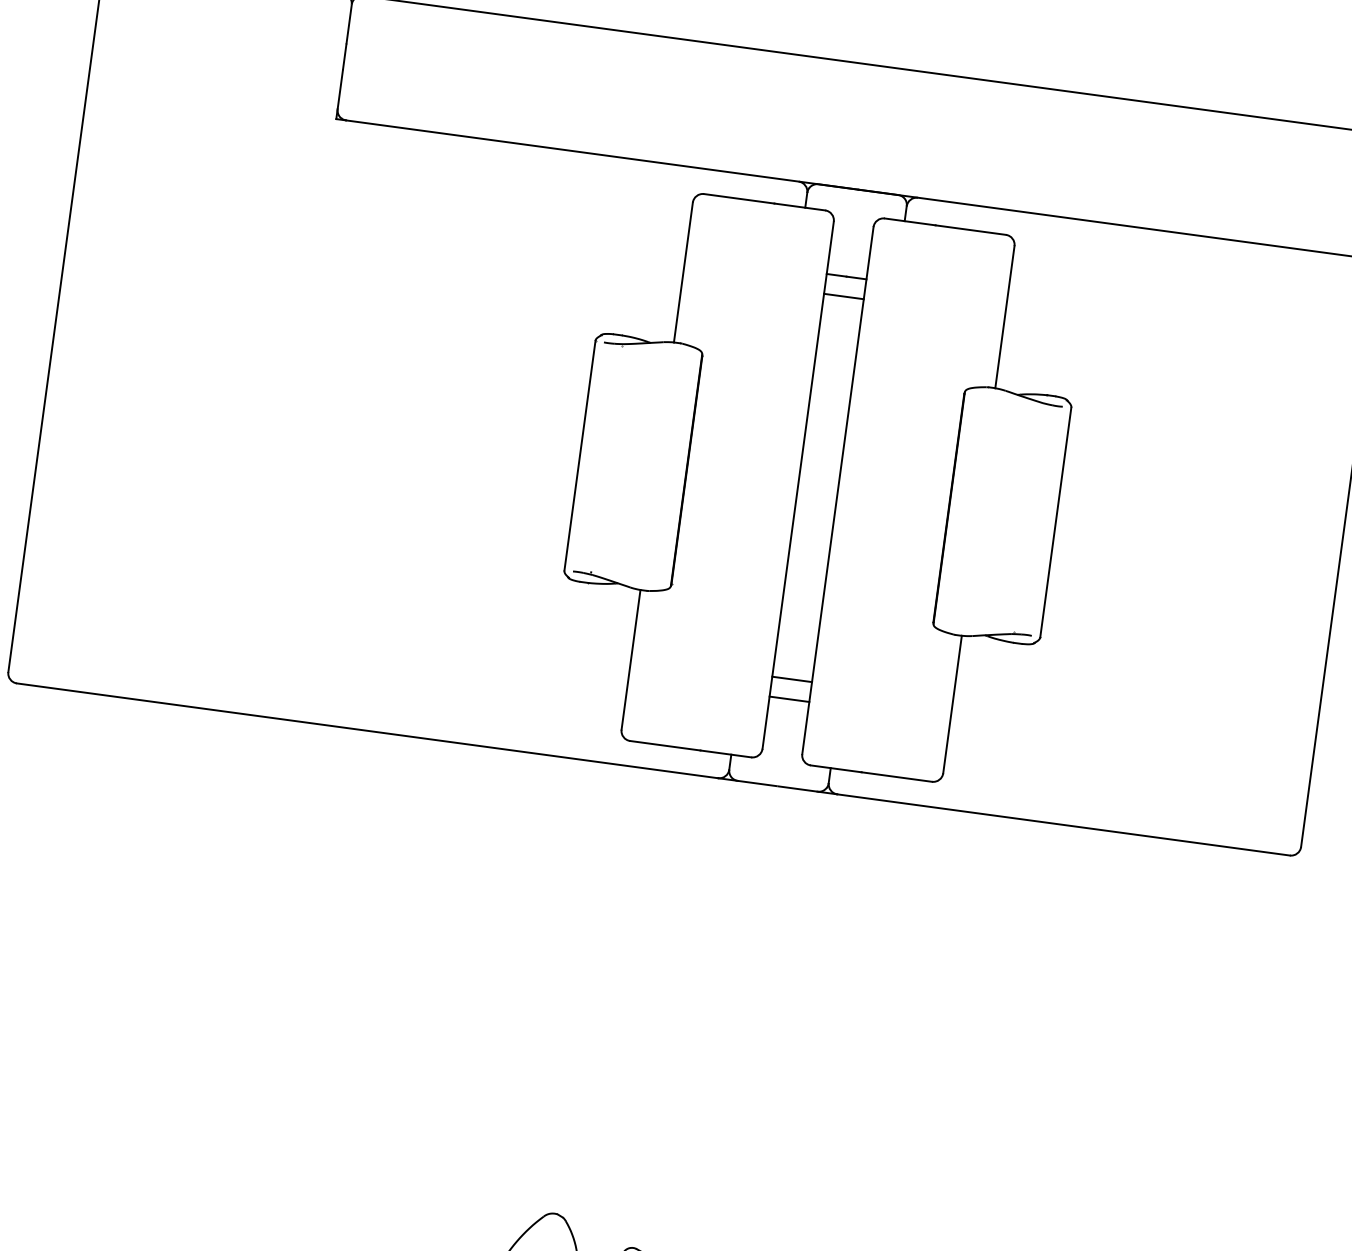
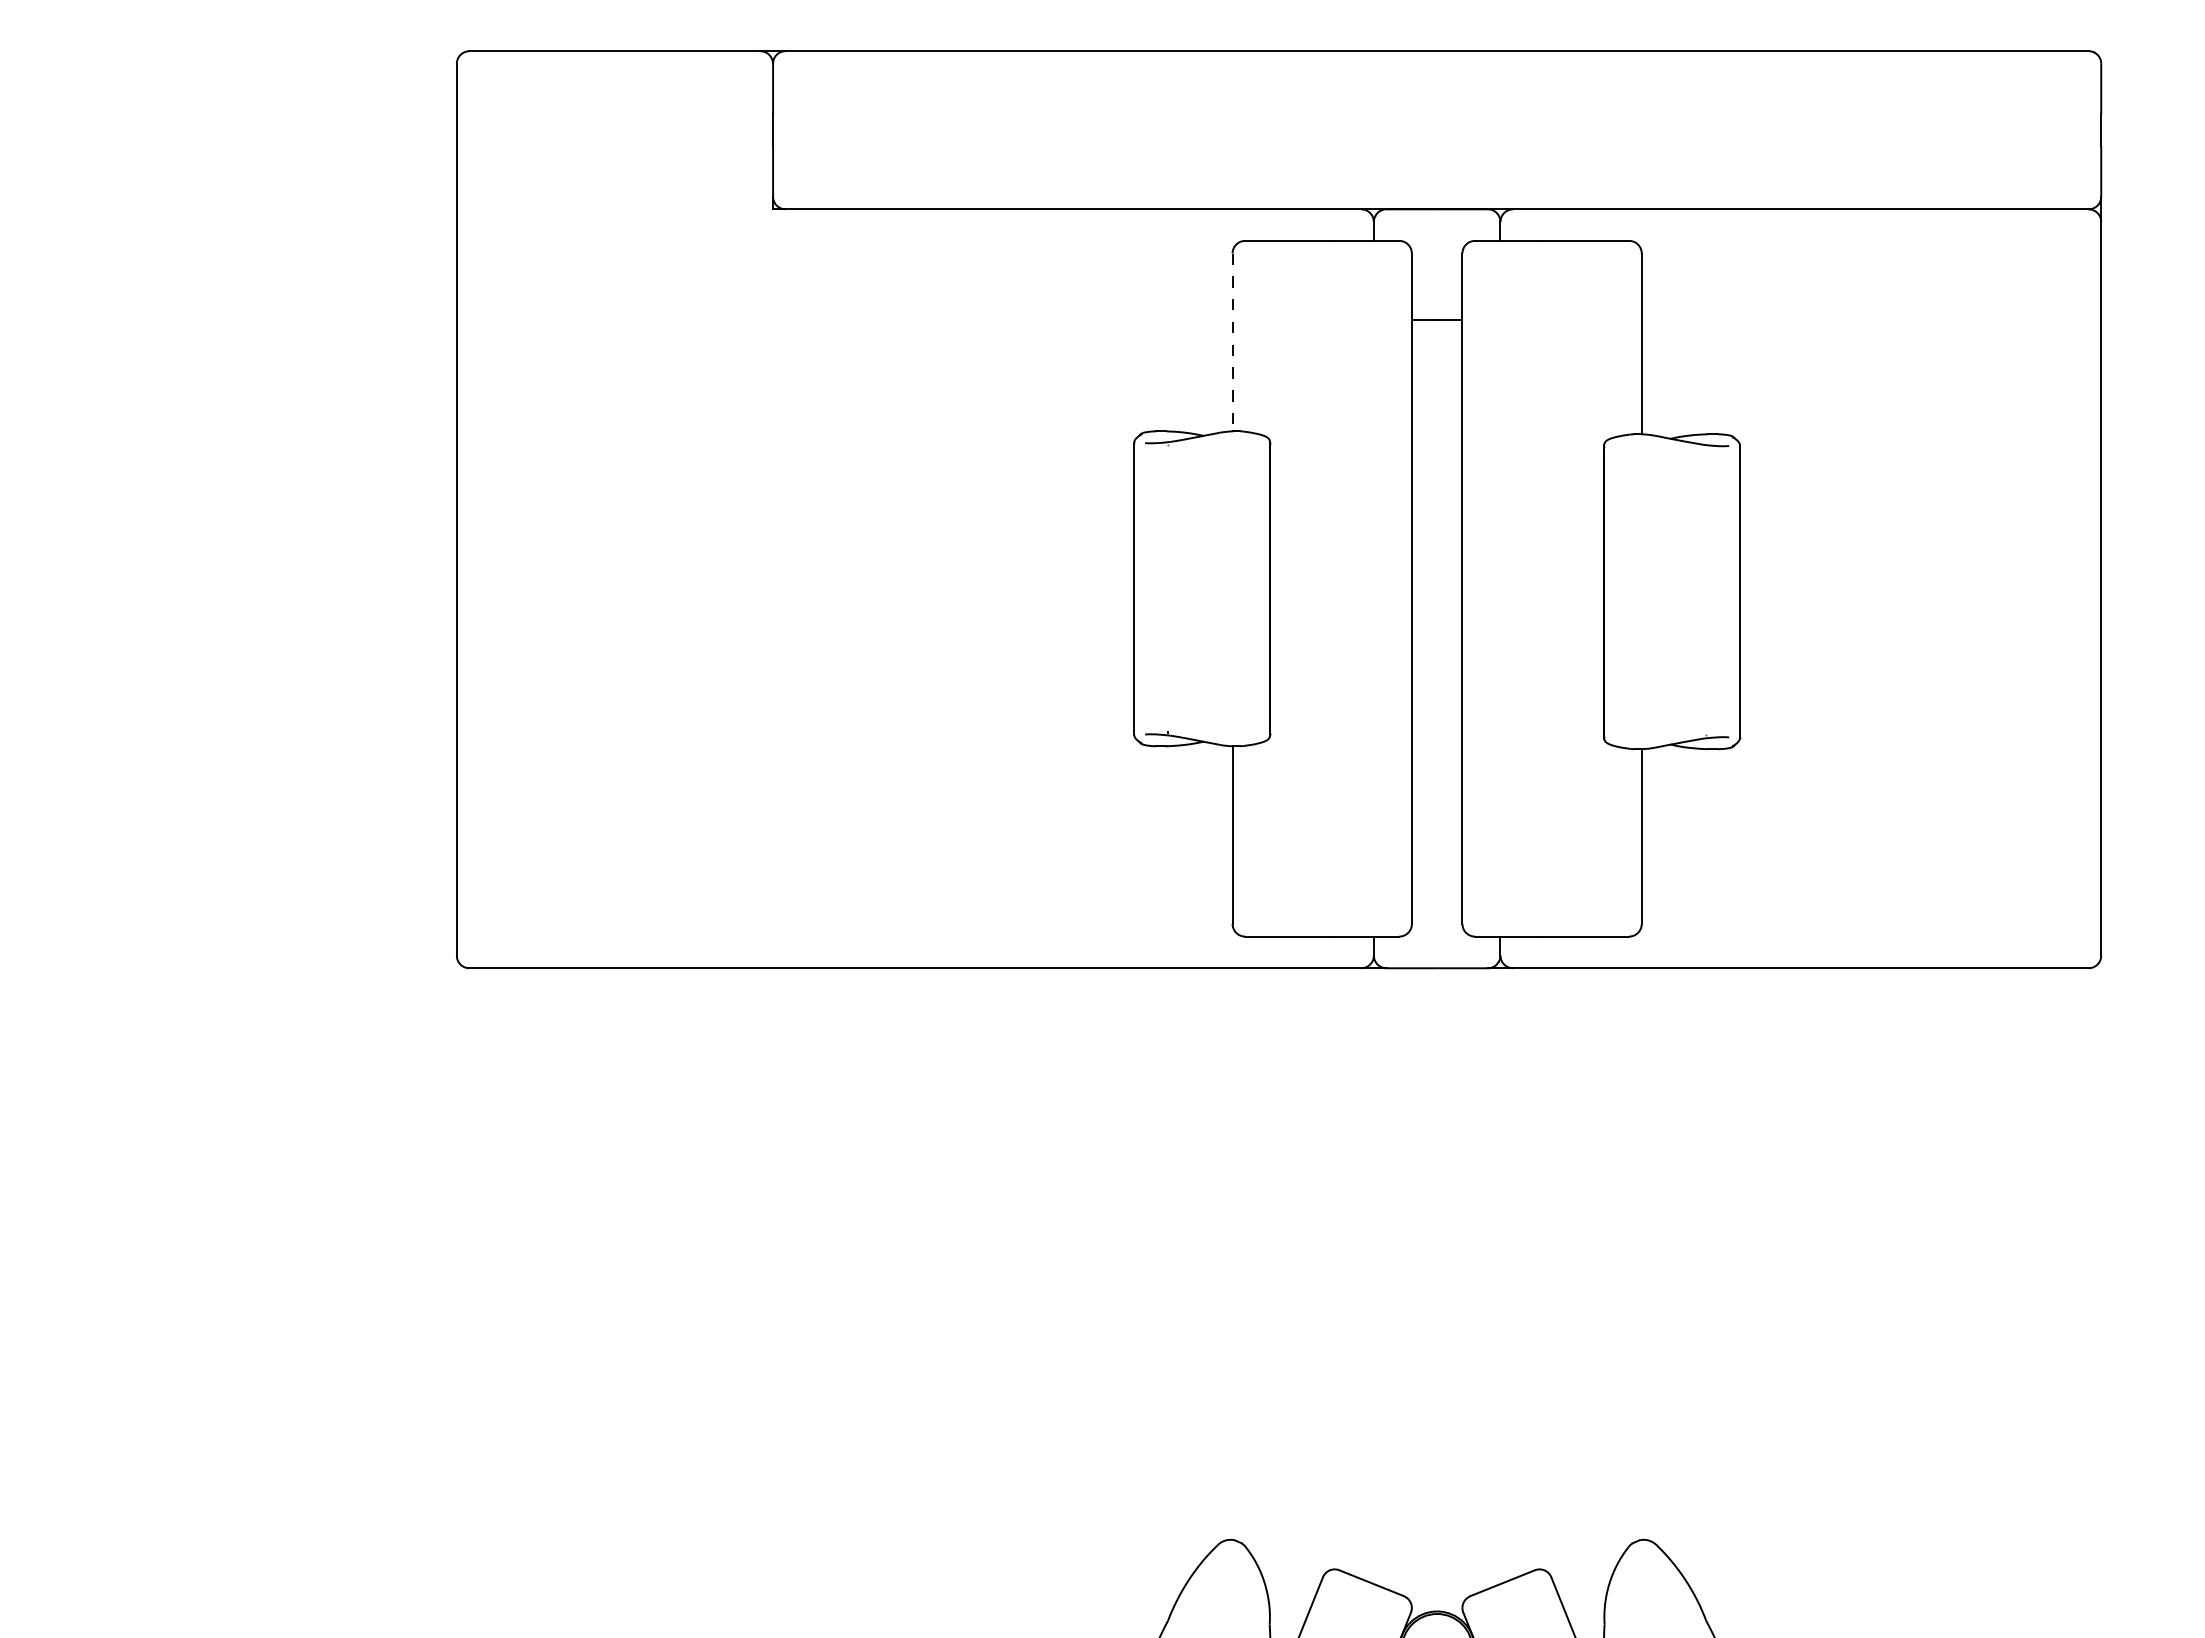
line: (683, 272) -> (1232, 342), solid -> dashed
line: (843, 296) -> (1436, 345), removed
line: (791, 679) -> (1436, 832), removed
line: (788, 699) -> (1436, 857), removed

